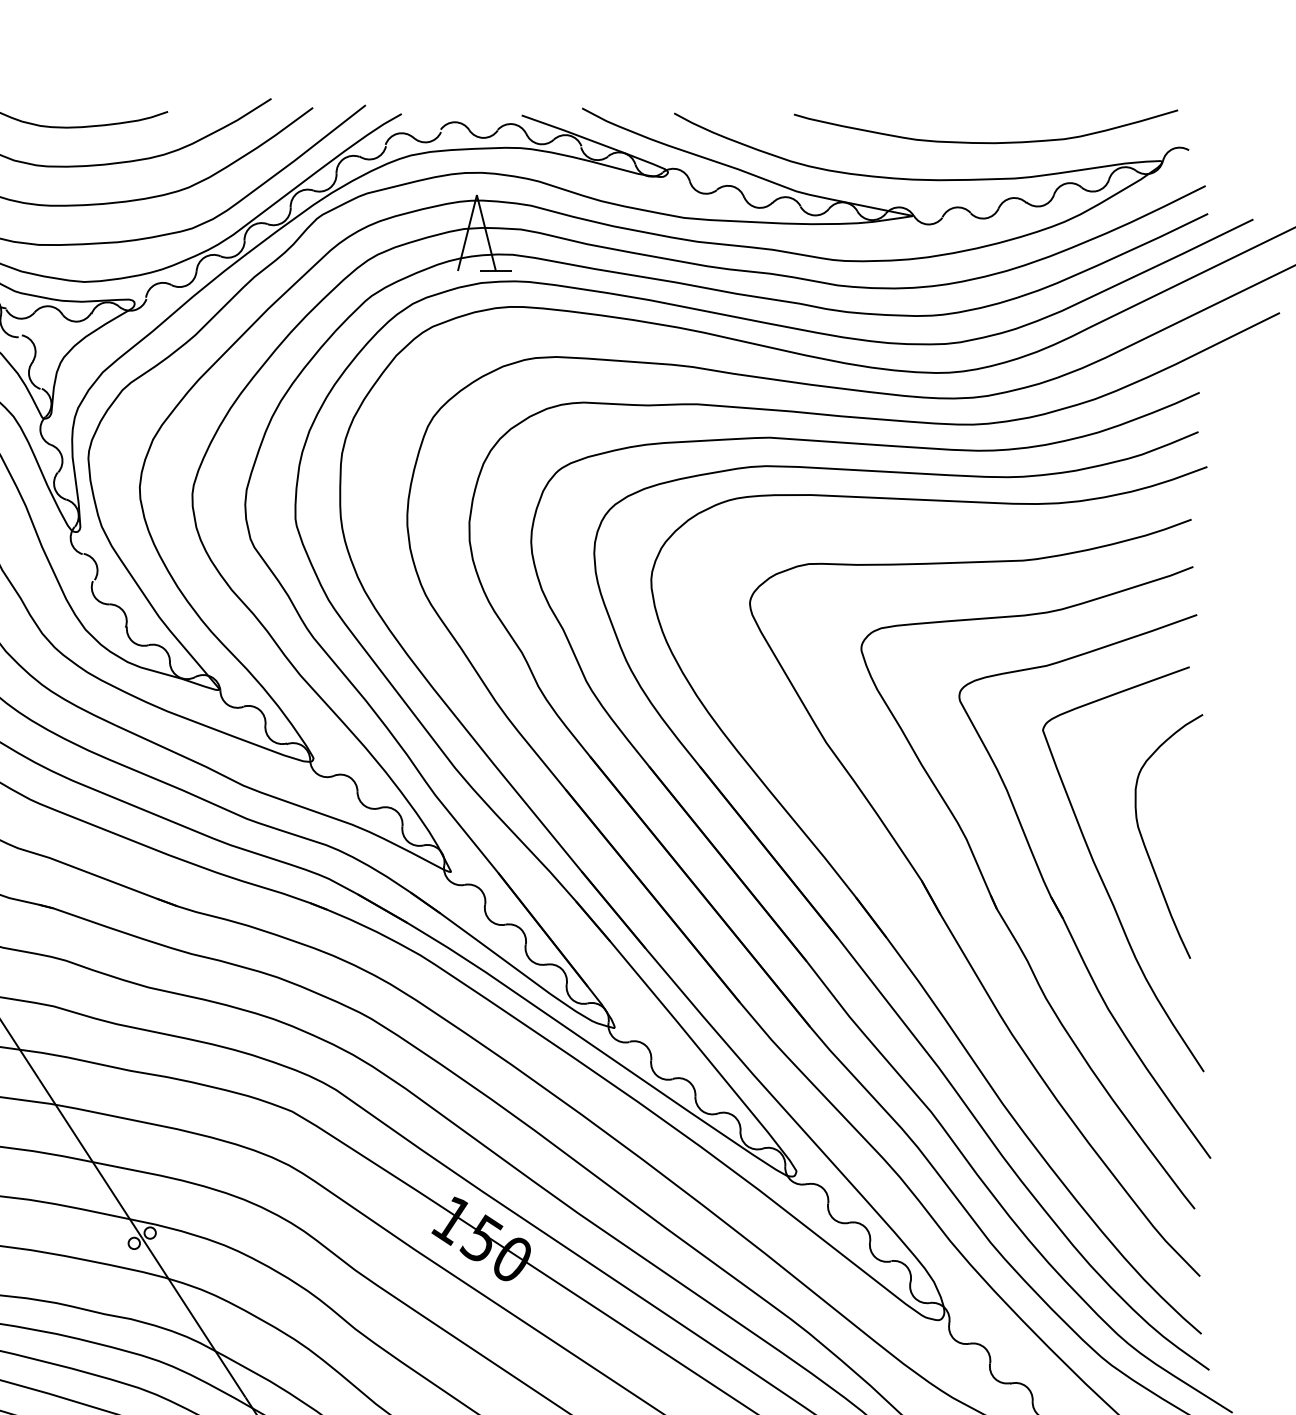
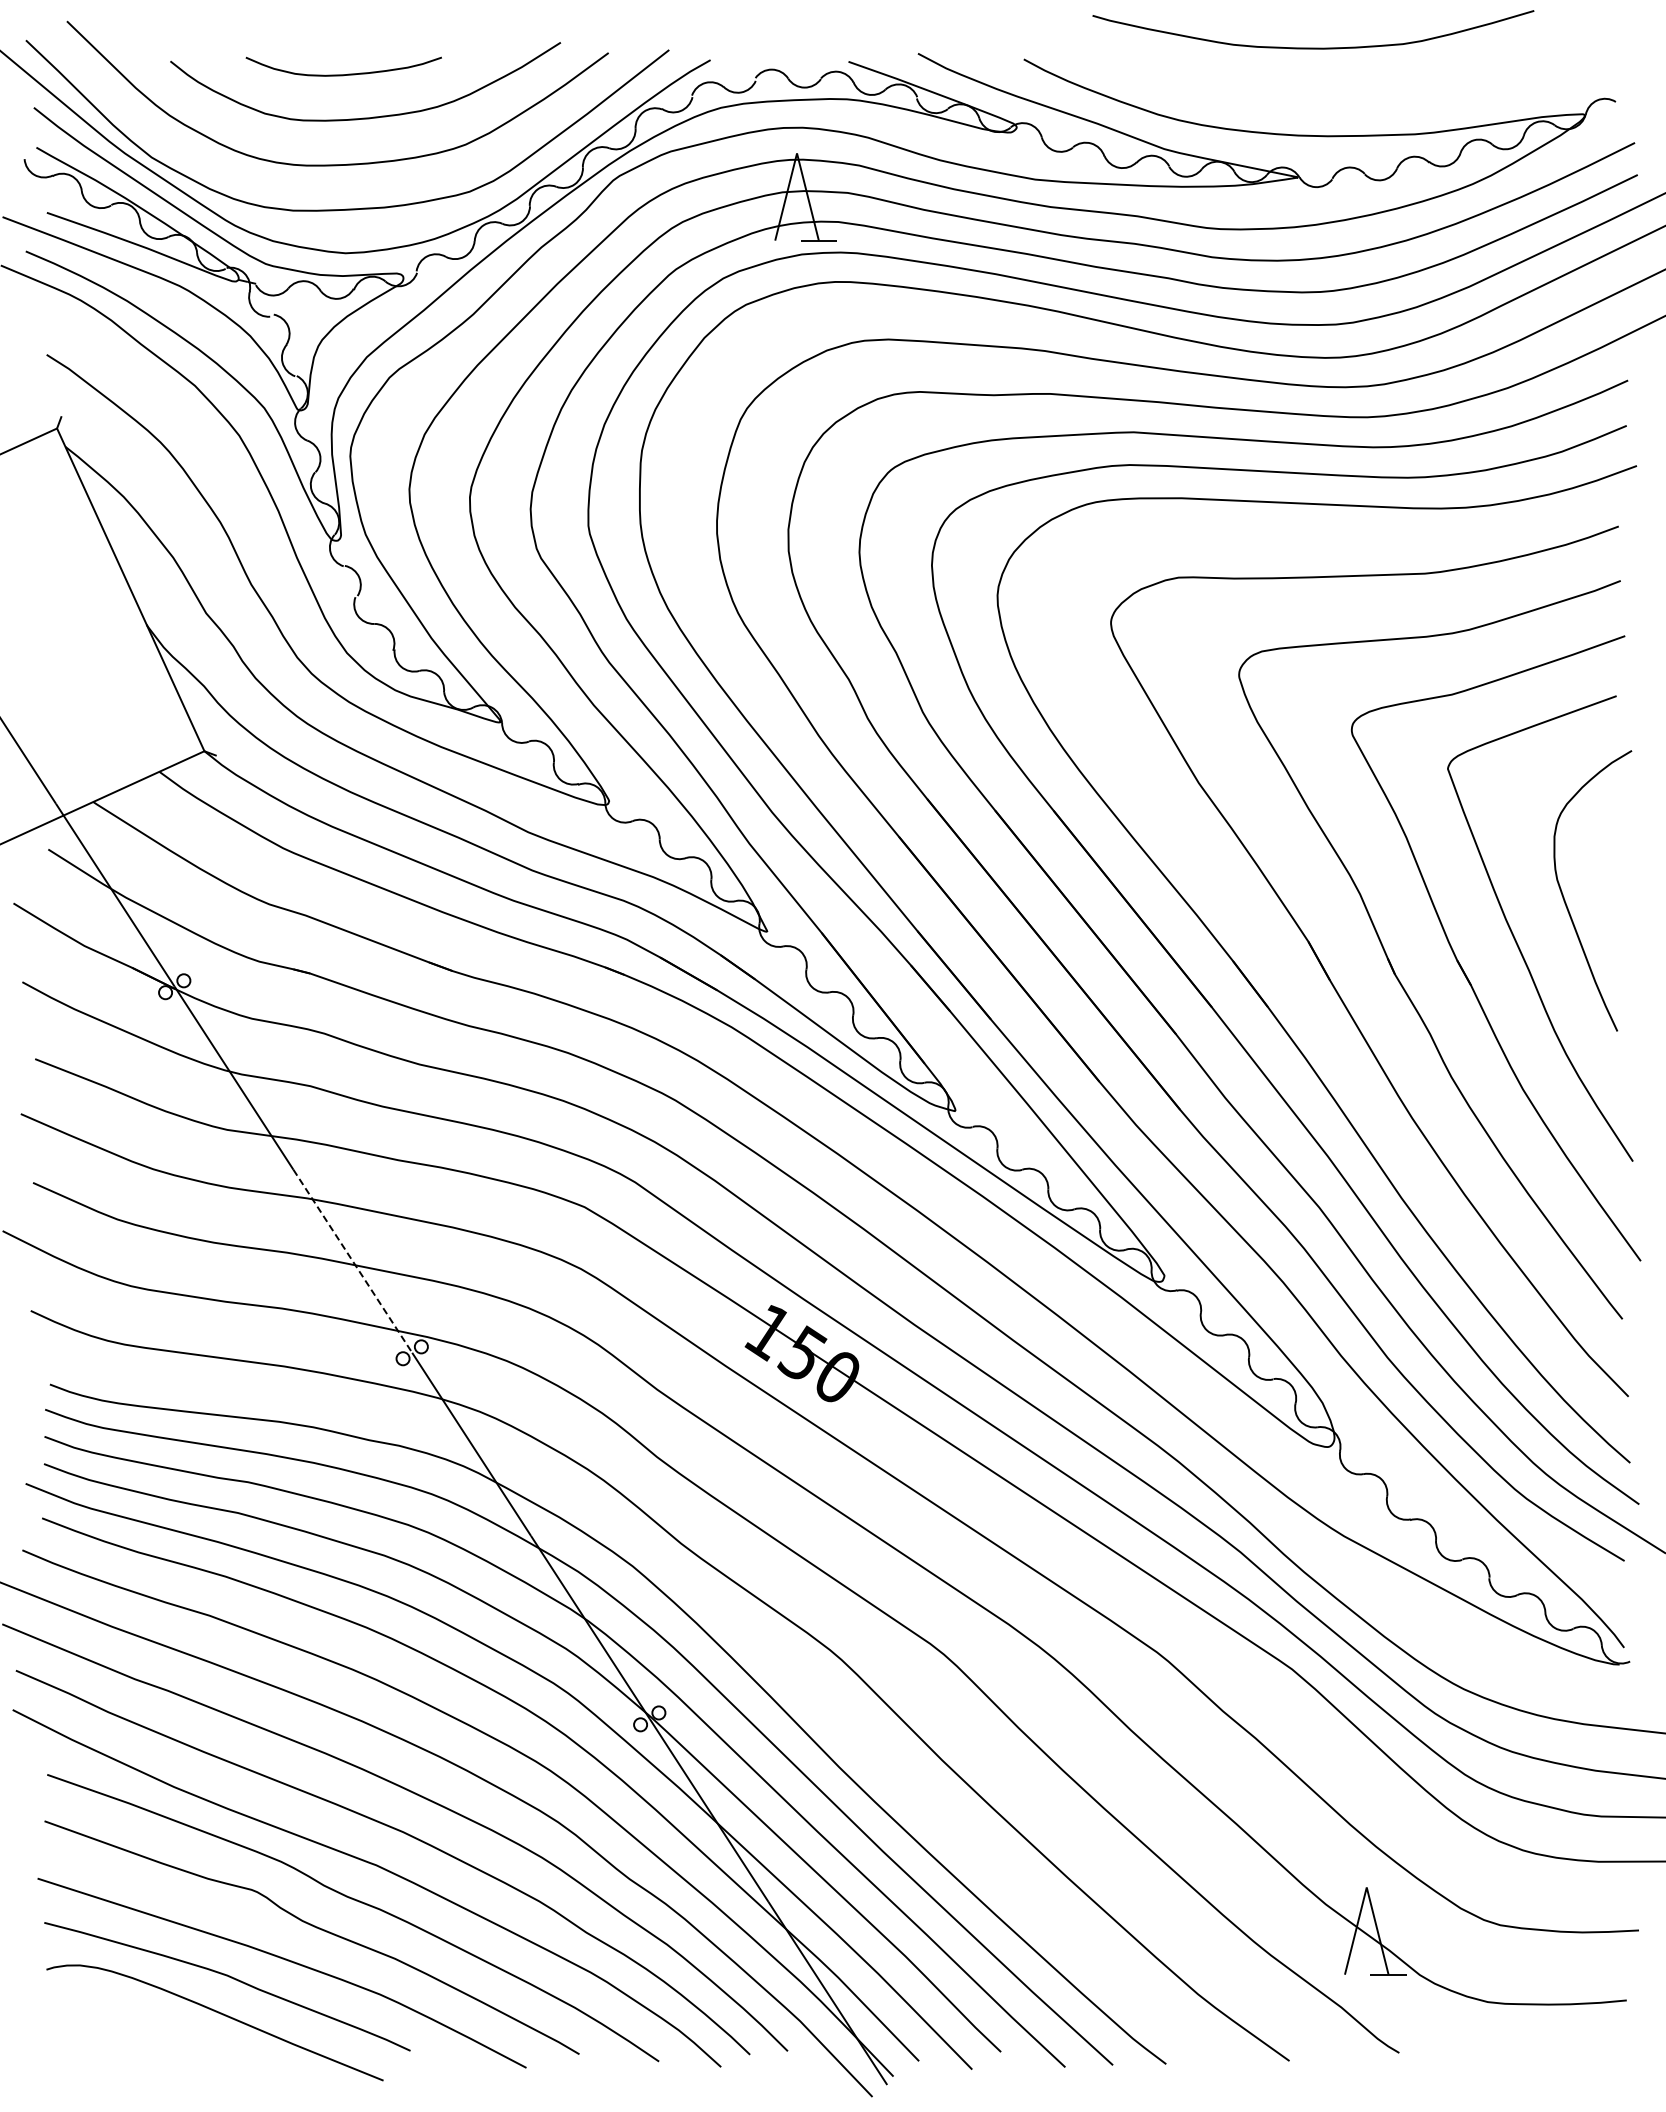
curve: (986, 142) -> (1313, 47), moved
line: (91, 1158) -> (353, 1261), solid -> dashed

